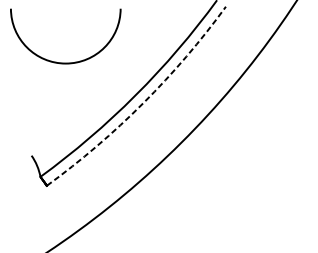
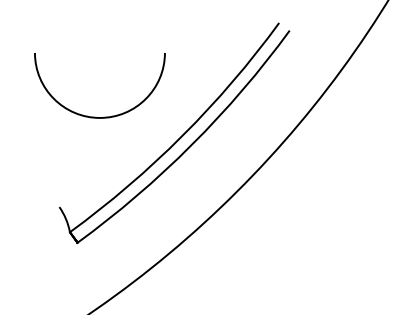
arc: (62, 62) -> (95, 116), moved
arc: (143, 102) -> (191, 144), dashed -> solid

